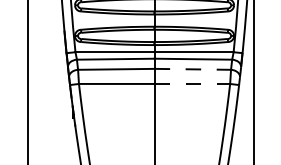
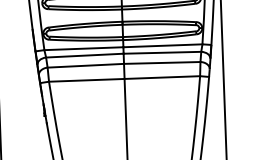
line: (193, 69) -> (162, 63), dashed -> solid
line: (192, 83) -> (162, 77), dashed -> solid

